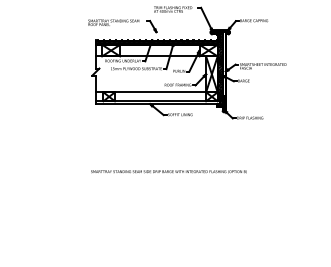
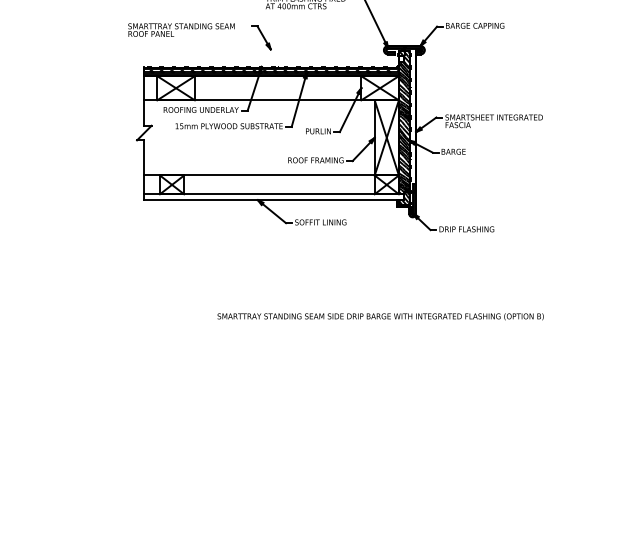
text: (168, 171) -> (379, 315), moved

